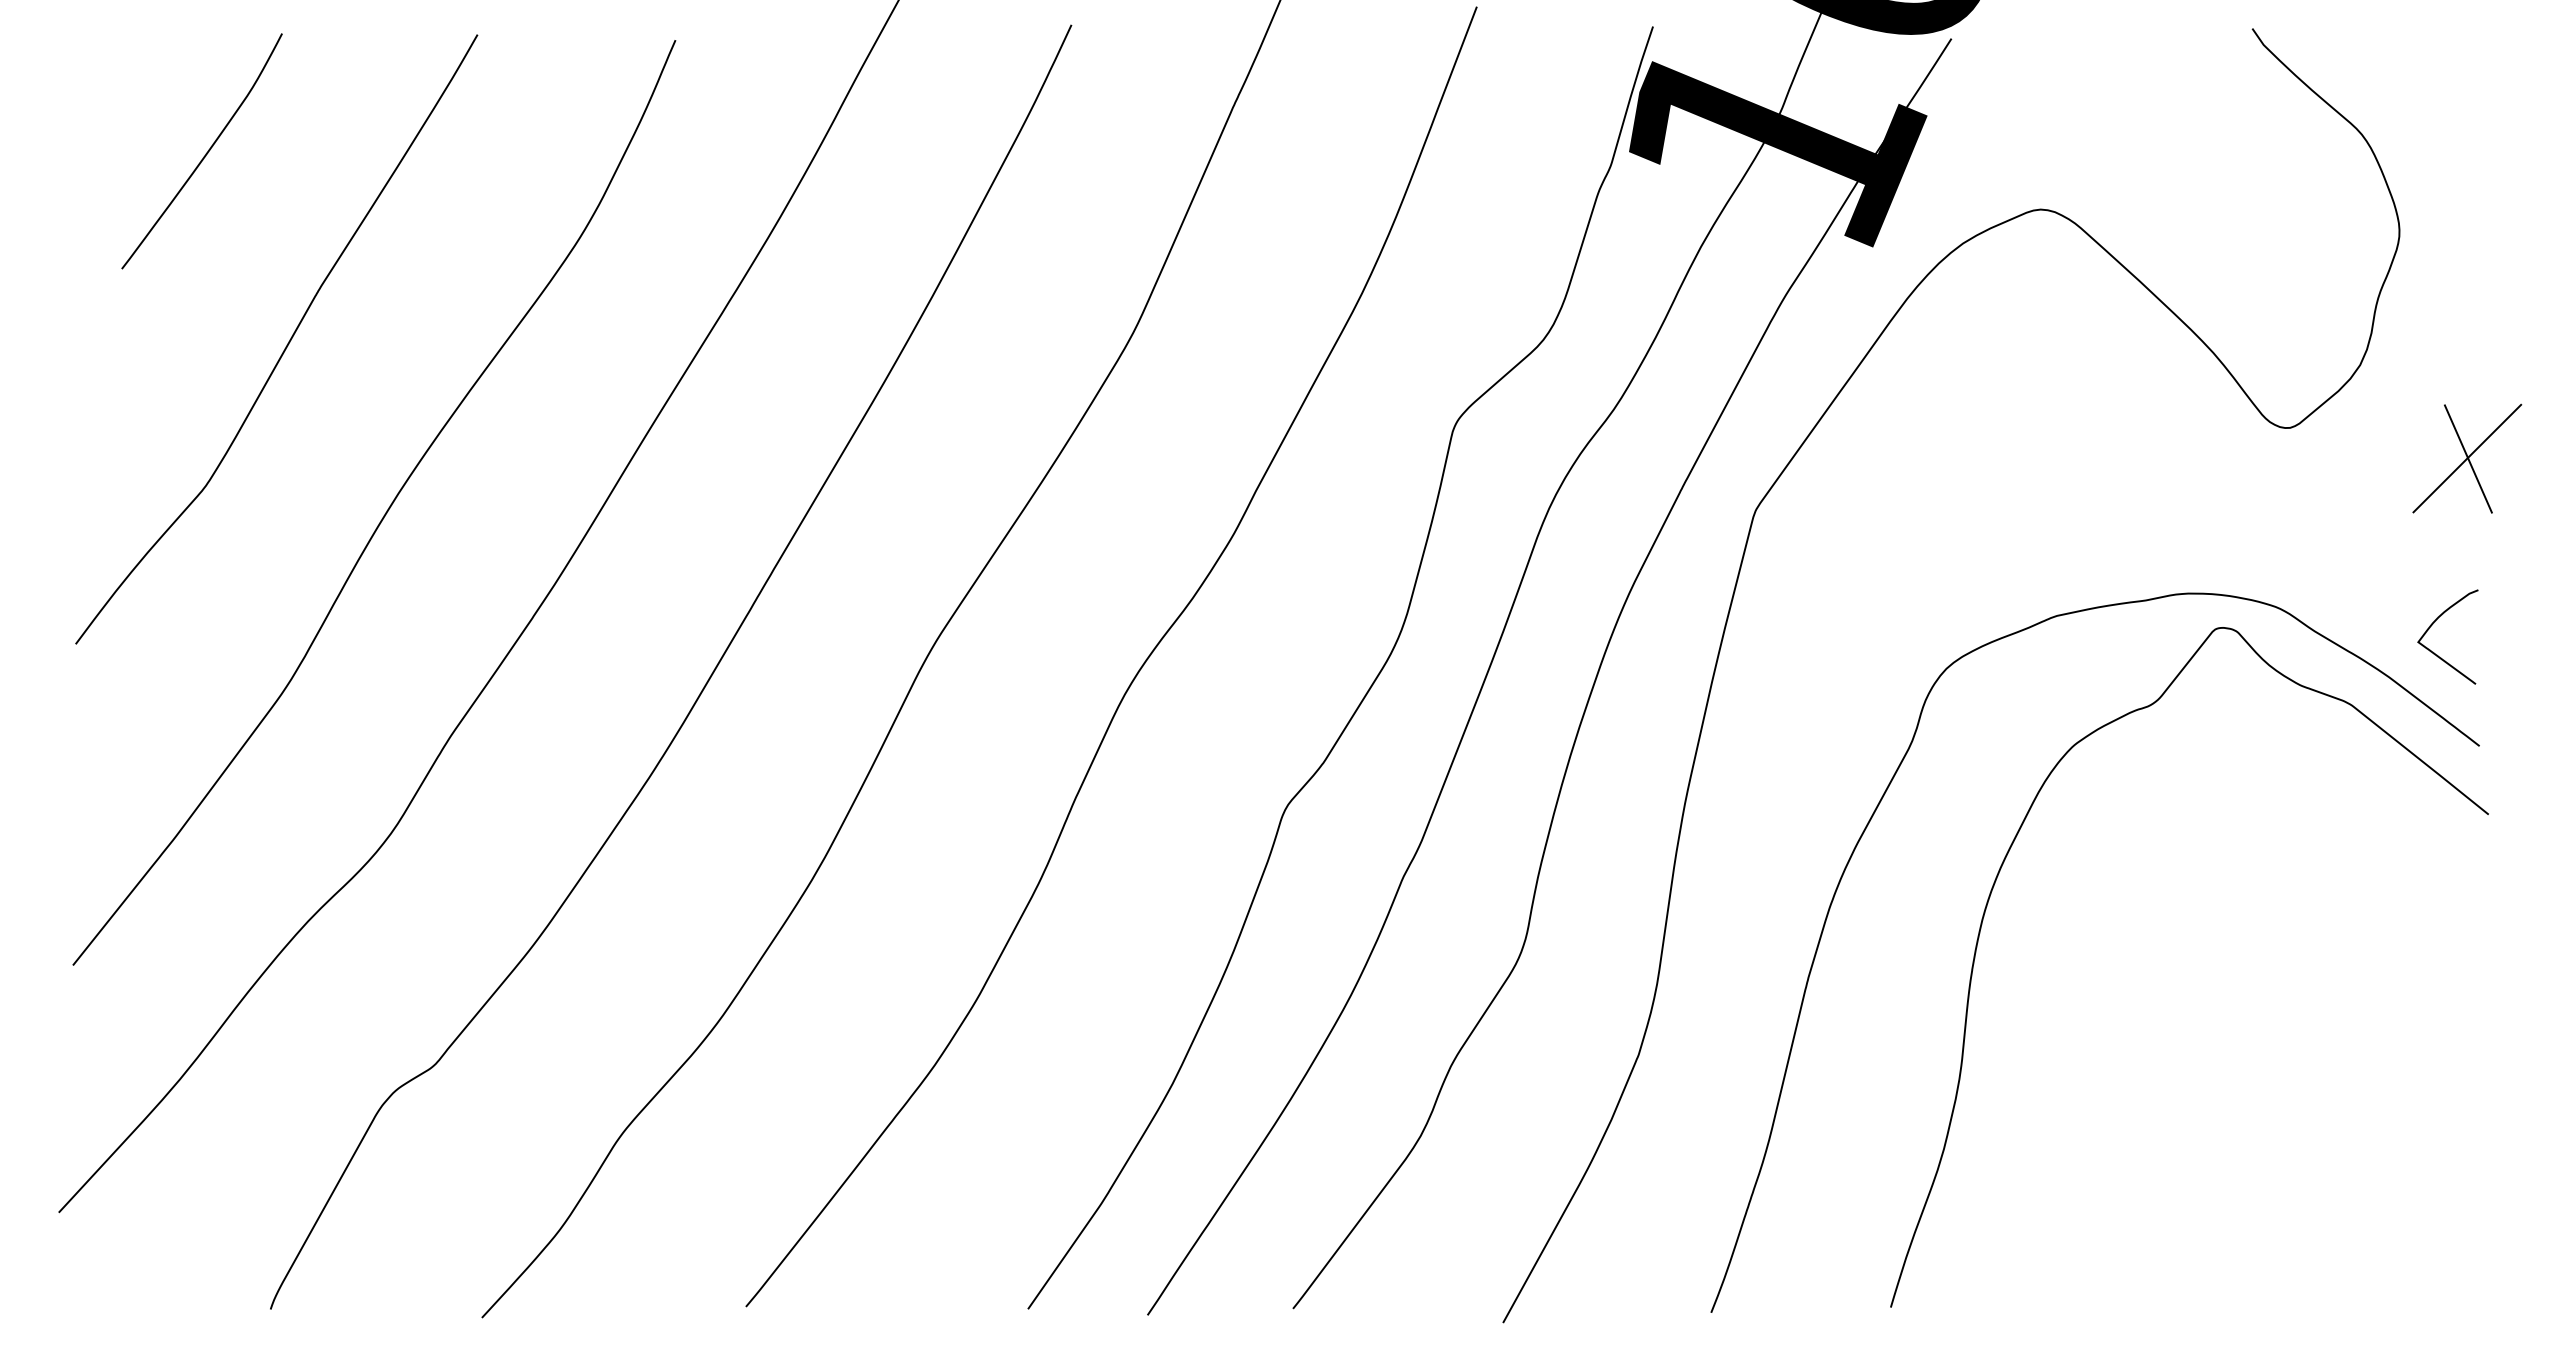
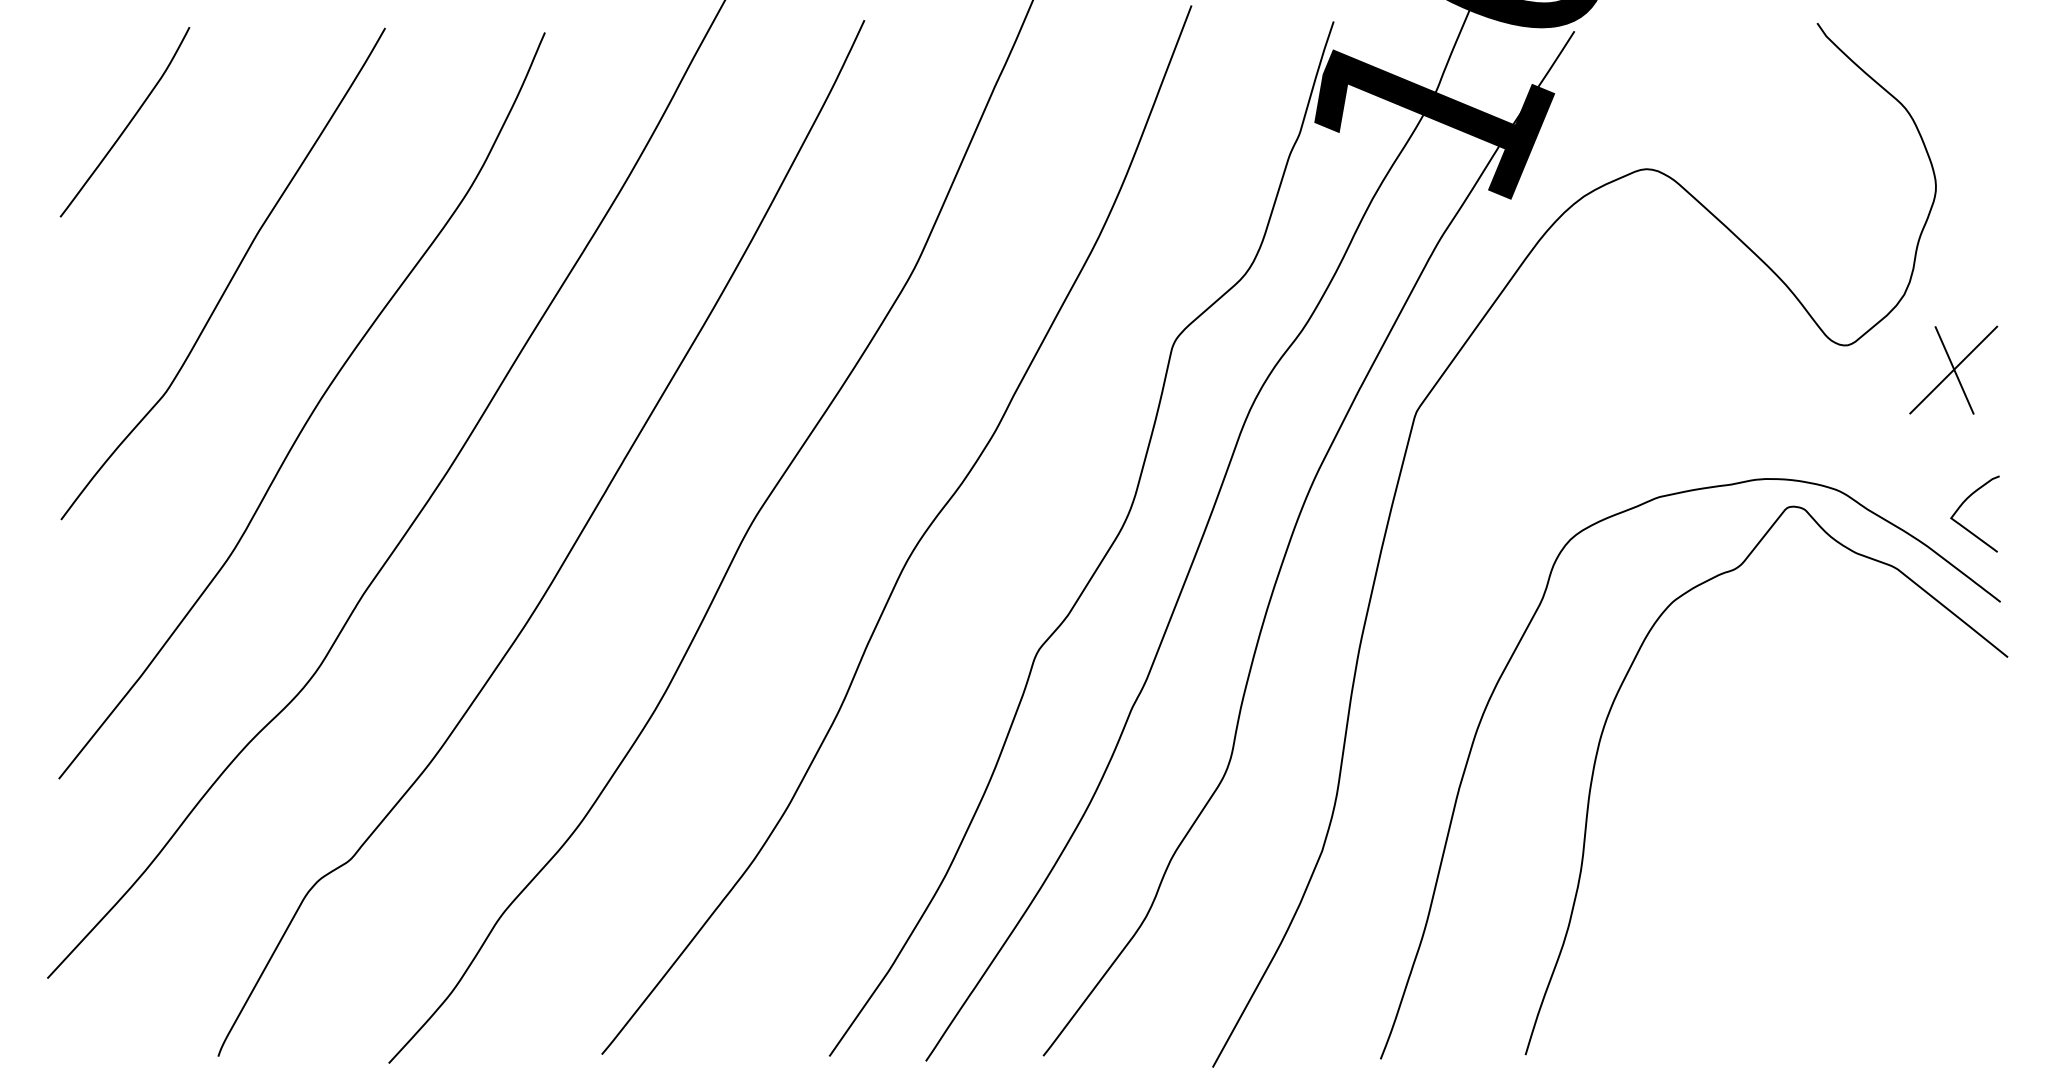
curve: (205, 154) -> (127, 124), moved
part: (2467, 457) -> (1953, 369), moved

